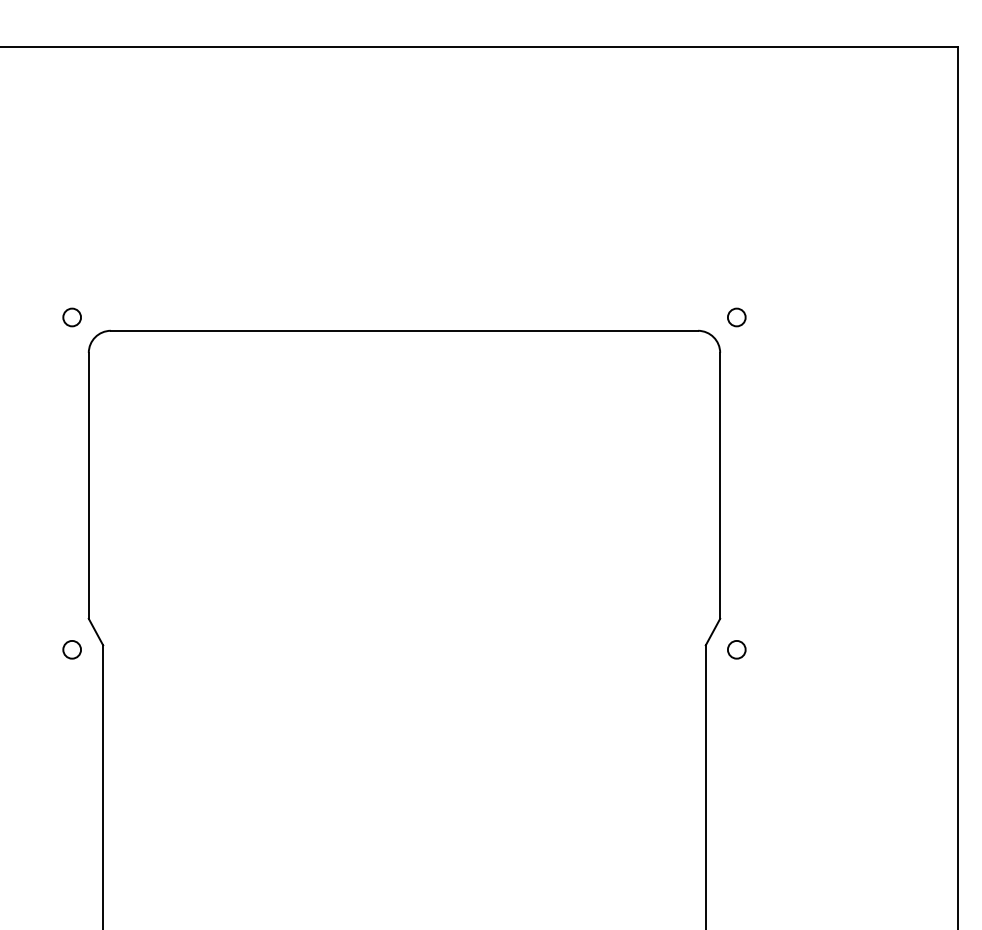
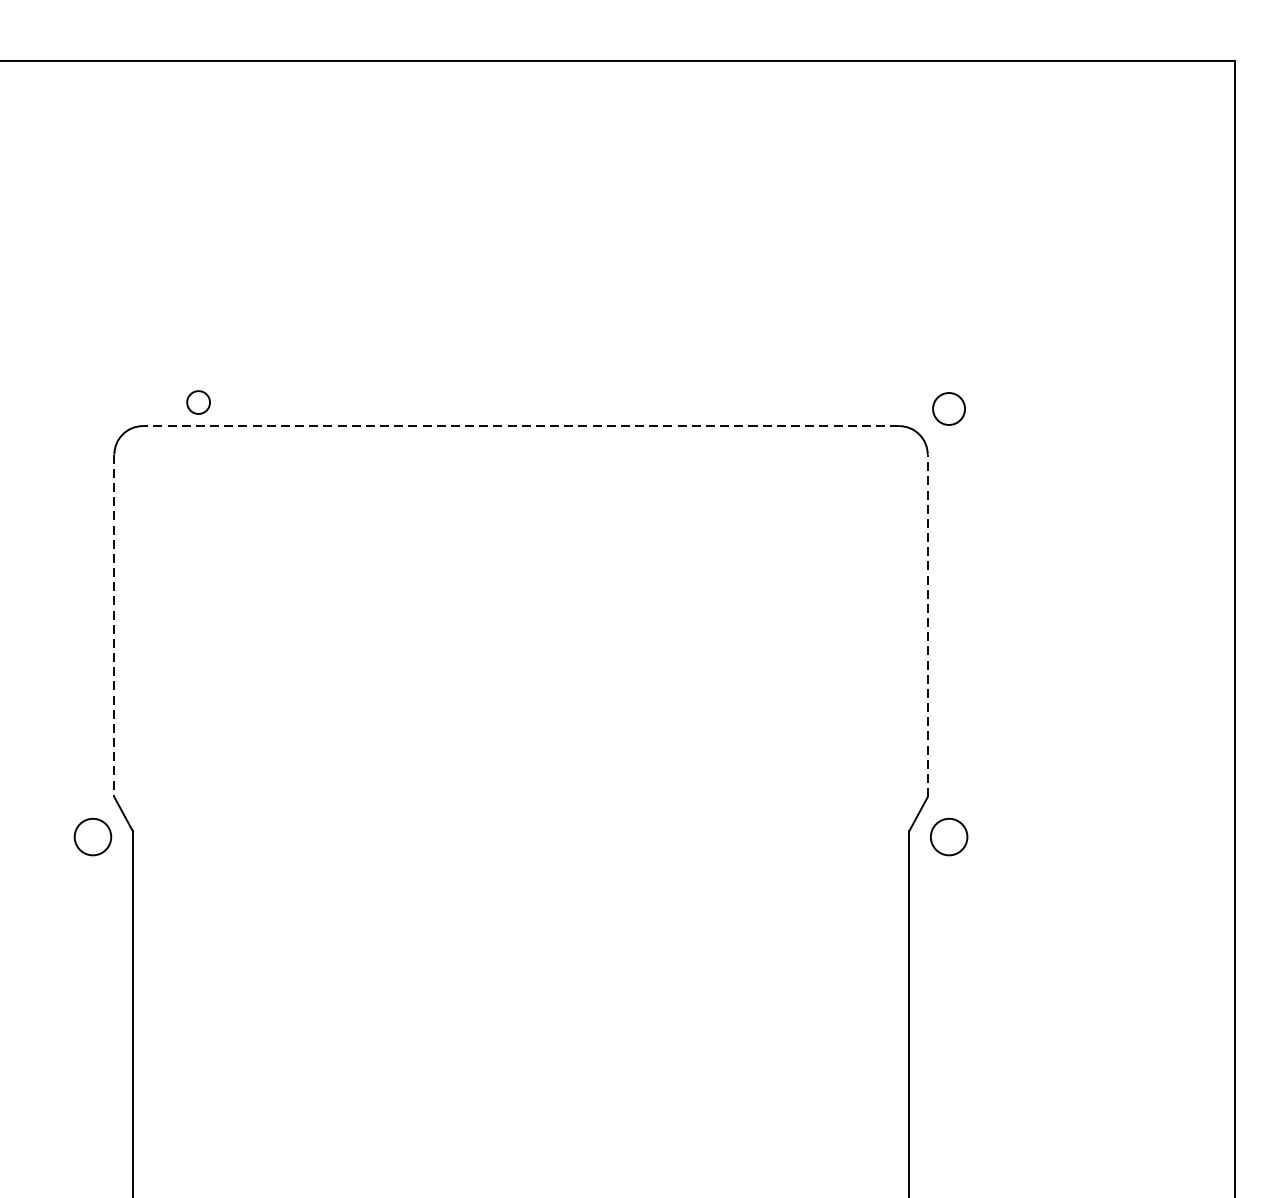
circle: (71, 317) -> (197, 402), moved
circle: (736, 317) -> (948, 408), size x1.4
line: (404, 330) -> (521, 425), solid -> dashed
line: (88, 485) -> (113, 625), solid -> dashed
line: (720, 485) -> (928, 625), solid -> dashed
circle: (72, 649) -> (93, 836), size x1.6
circle: (736, 649) -> (948, 836), size x1.6

